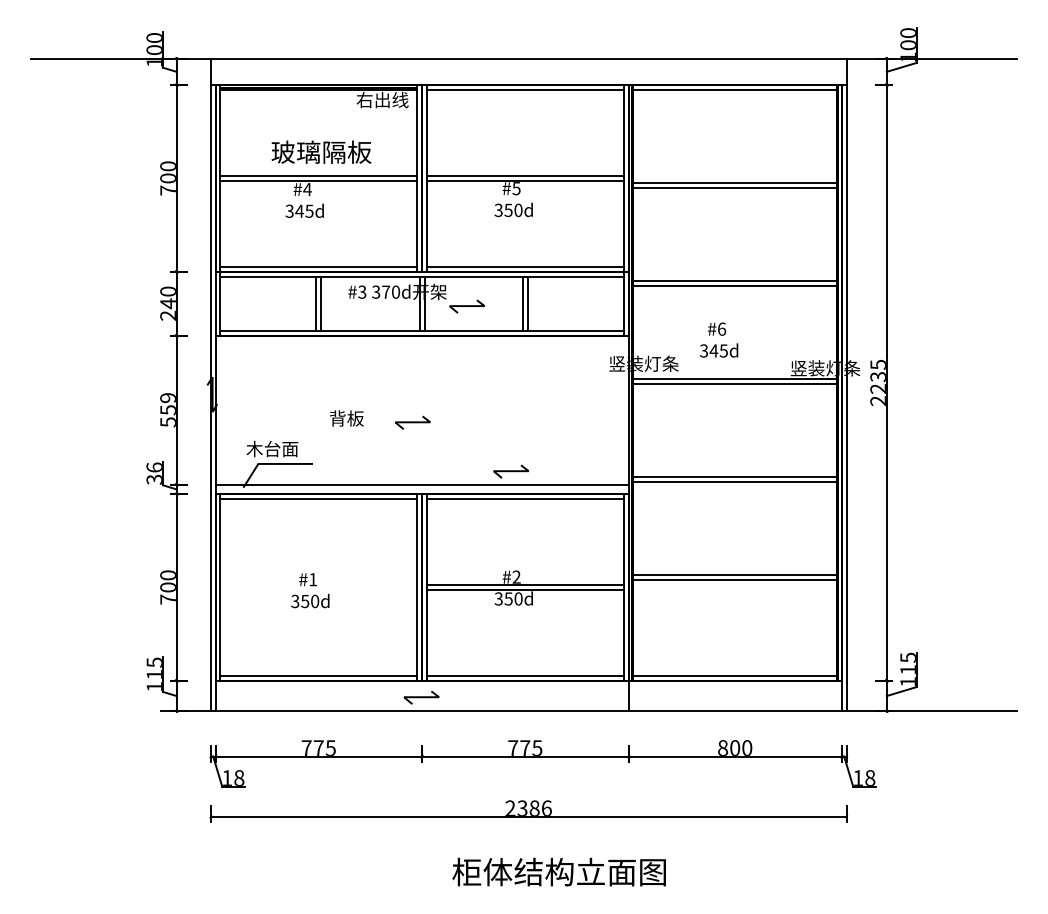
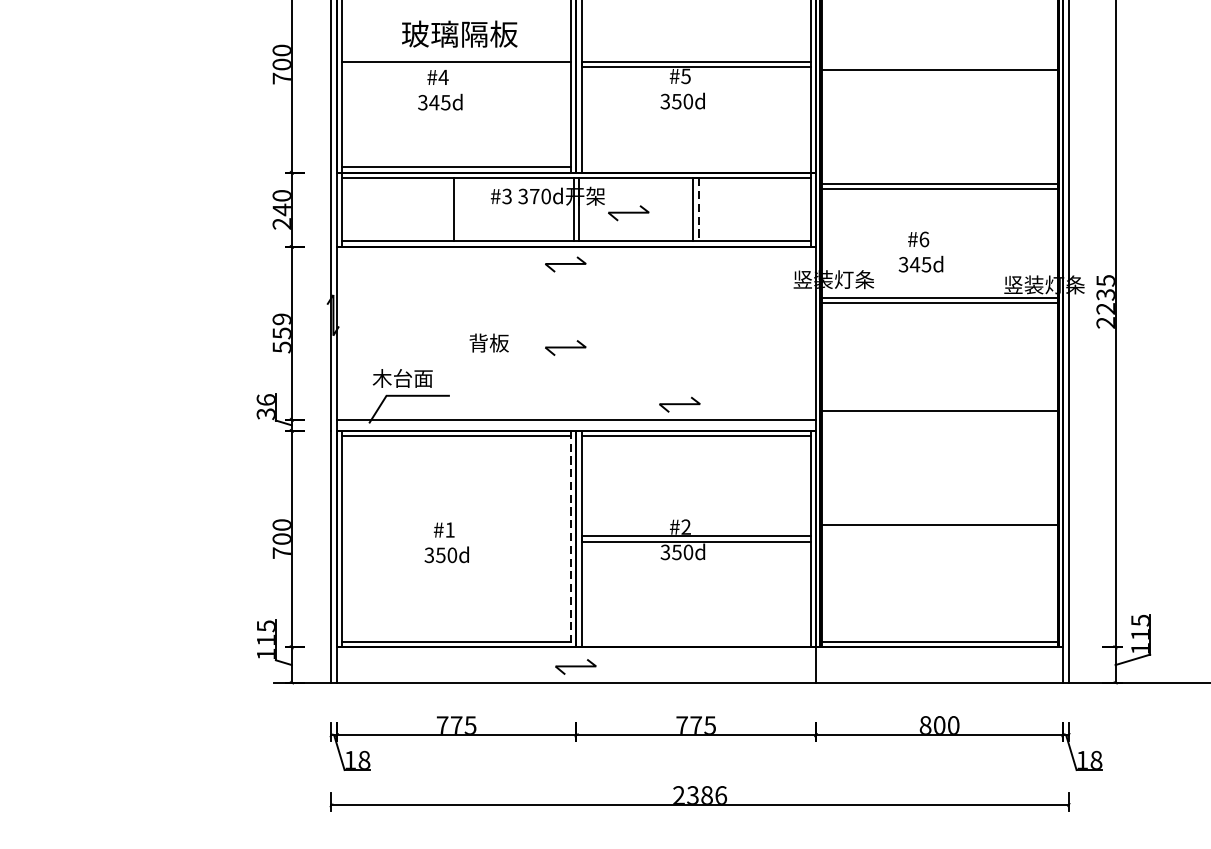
line: (318, 180) -> (456, 66), removed
line: (734, 188) -> (938, 76), removed
line: (524, 266) -> (695, 166), removed
line: (321, 303) -> (459, 209), removed
line: (527, 304) -> (698, 210), solid -> dashed
part: (412, 350) -> (565, 264), added
line: (734, 482) -> (938, 417), removed
line: (734, 580) -> (938, 530), removed
line: (417, 587) -> (571, 539), solid -> dashed
line: (524, 675) -> (695, 641), removed

